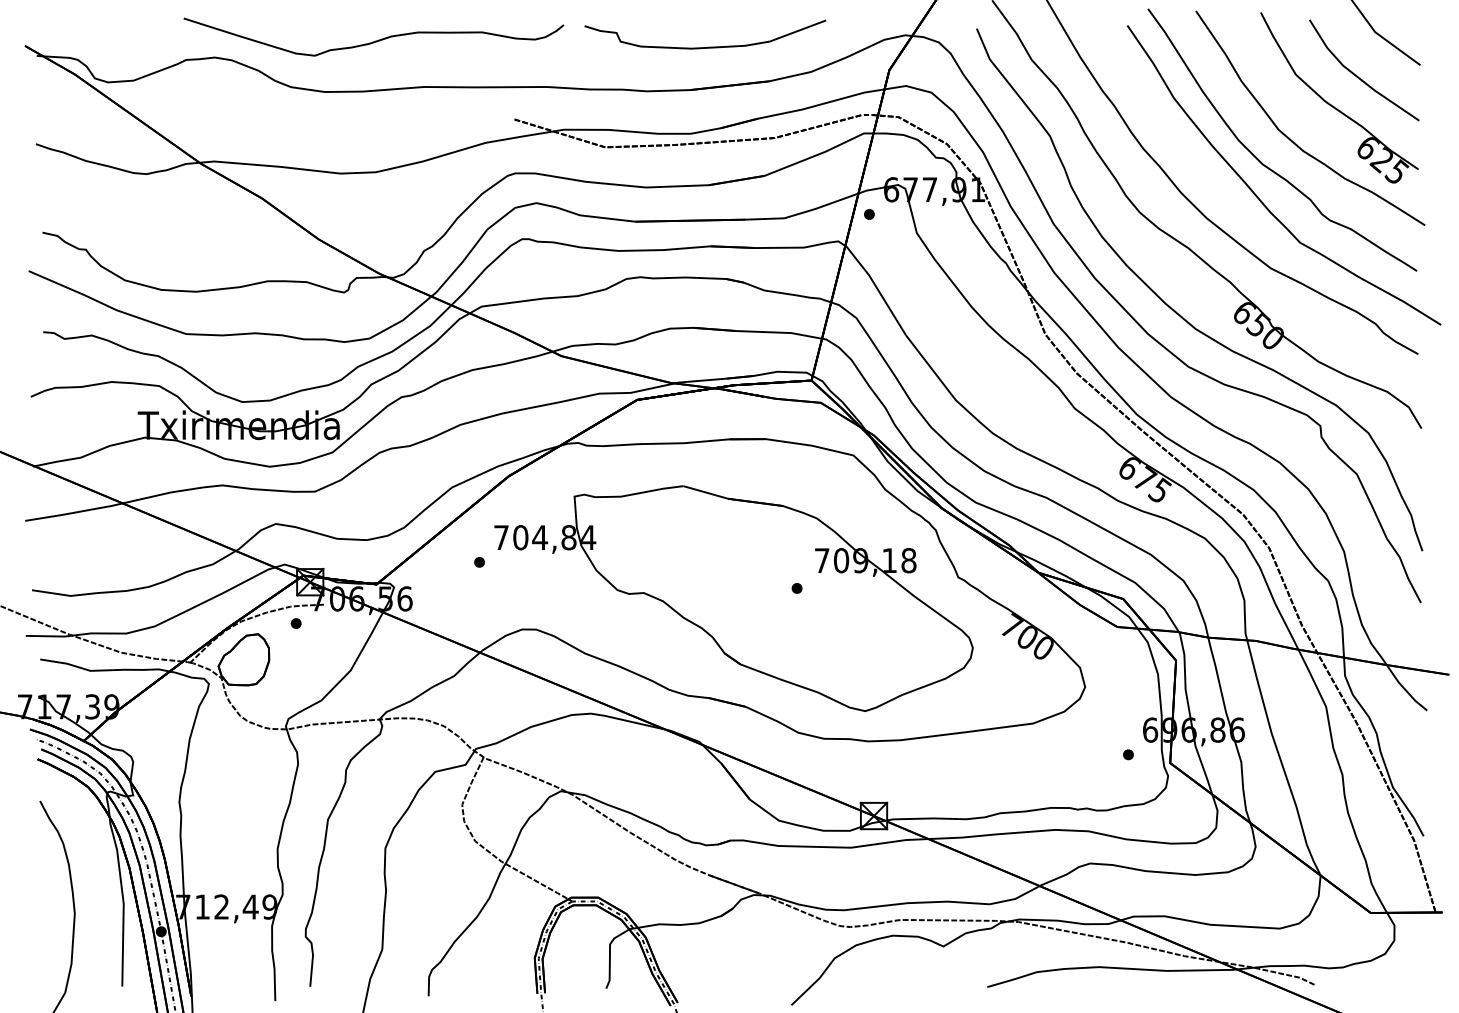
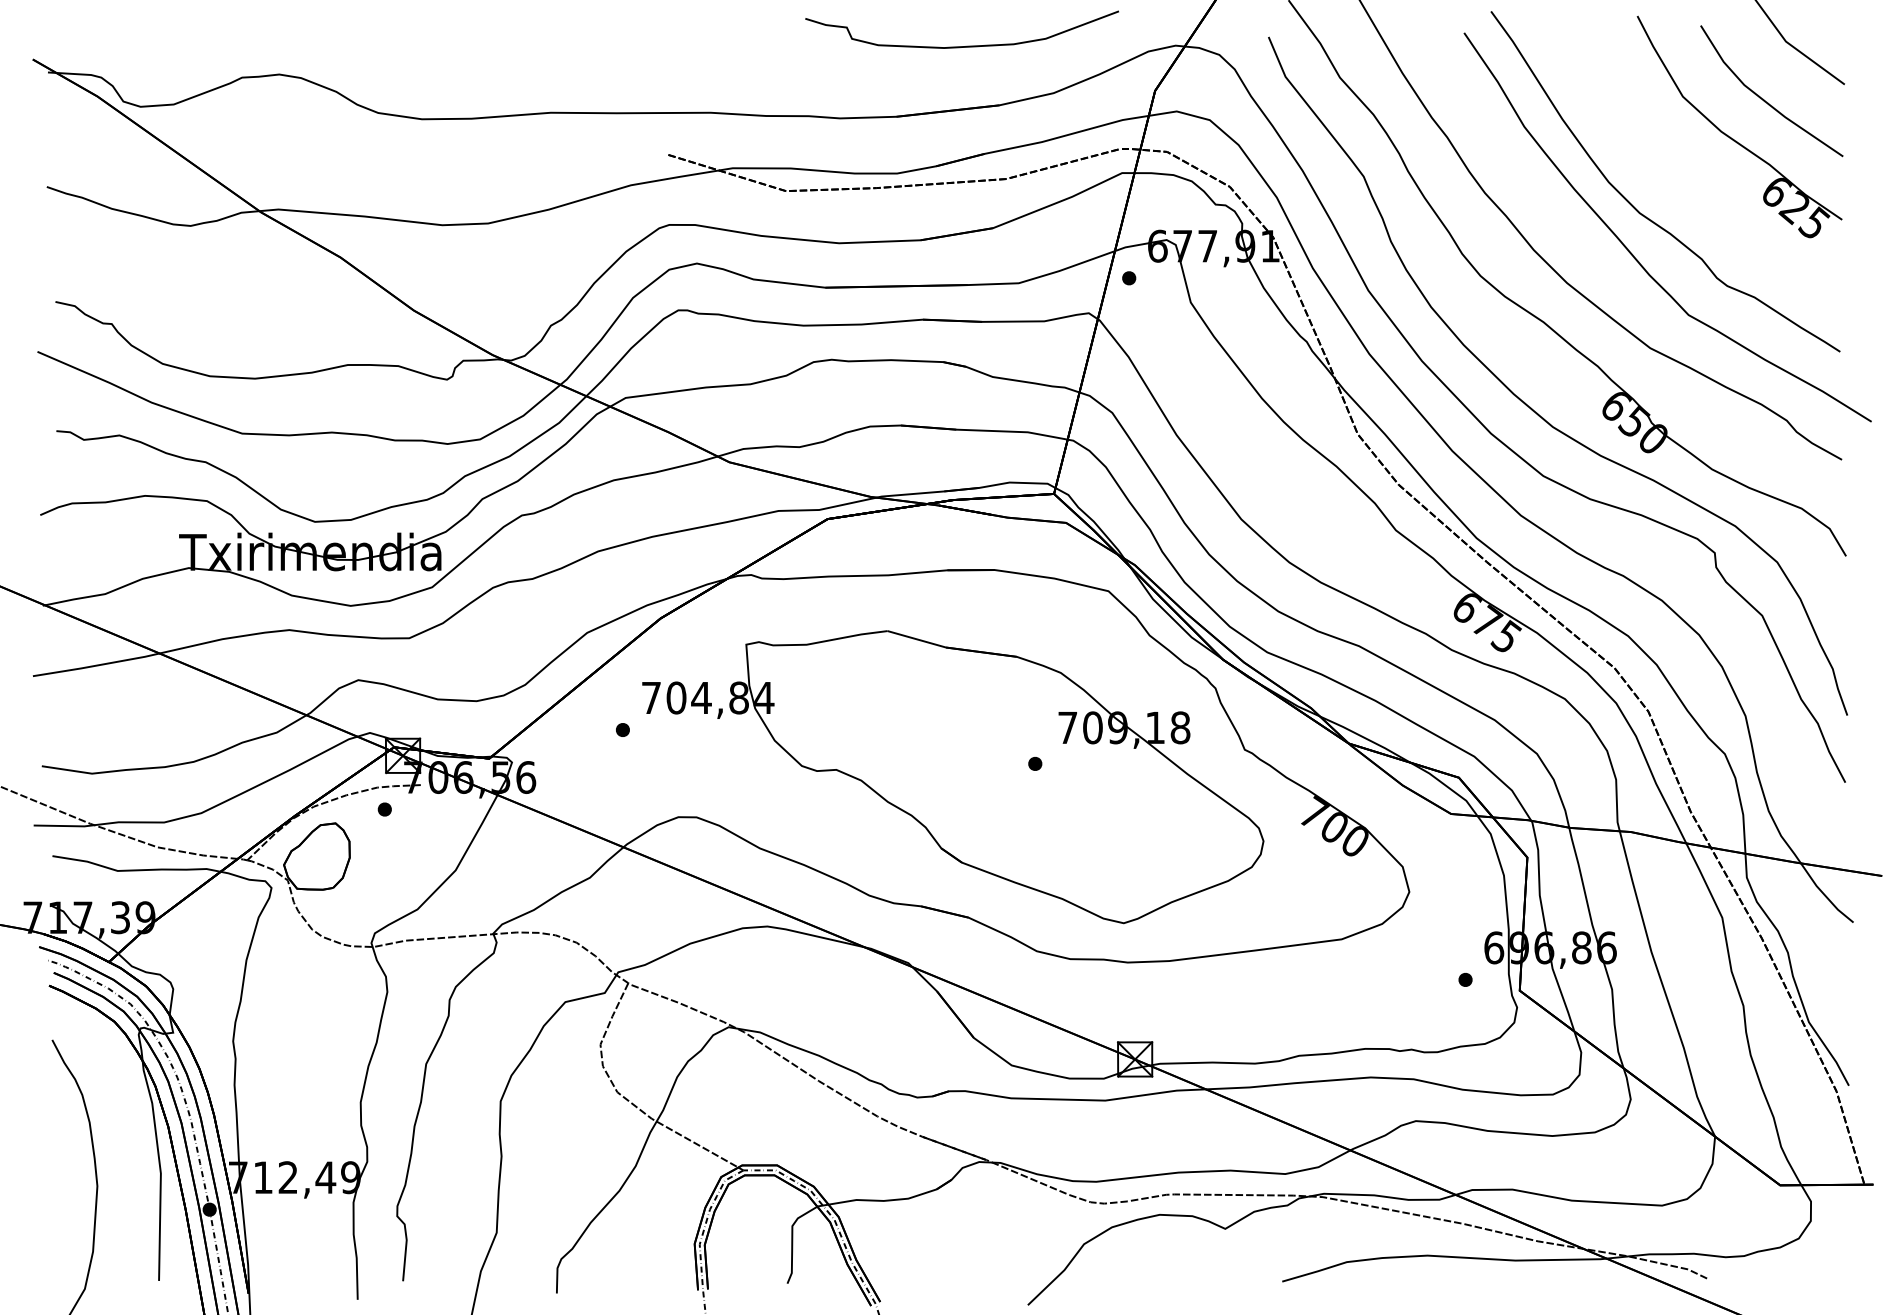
curve: (376, 40) -> (488, 52), removed
curve: (708, 46) -> (966, 45), moved
curve: (1290, 138) -> (1675, 179), removed

